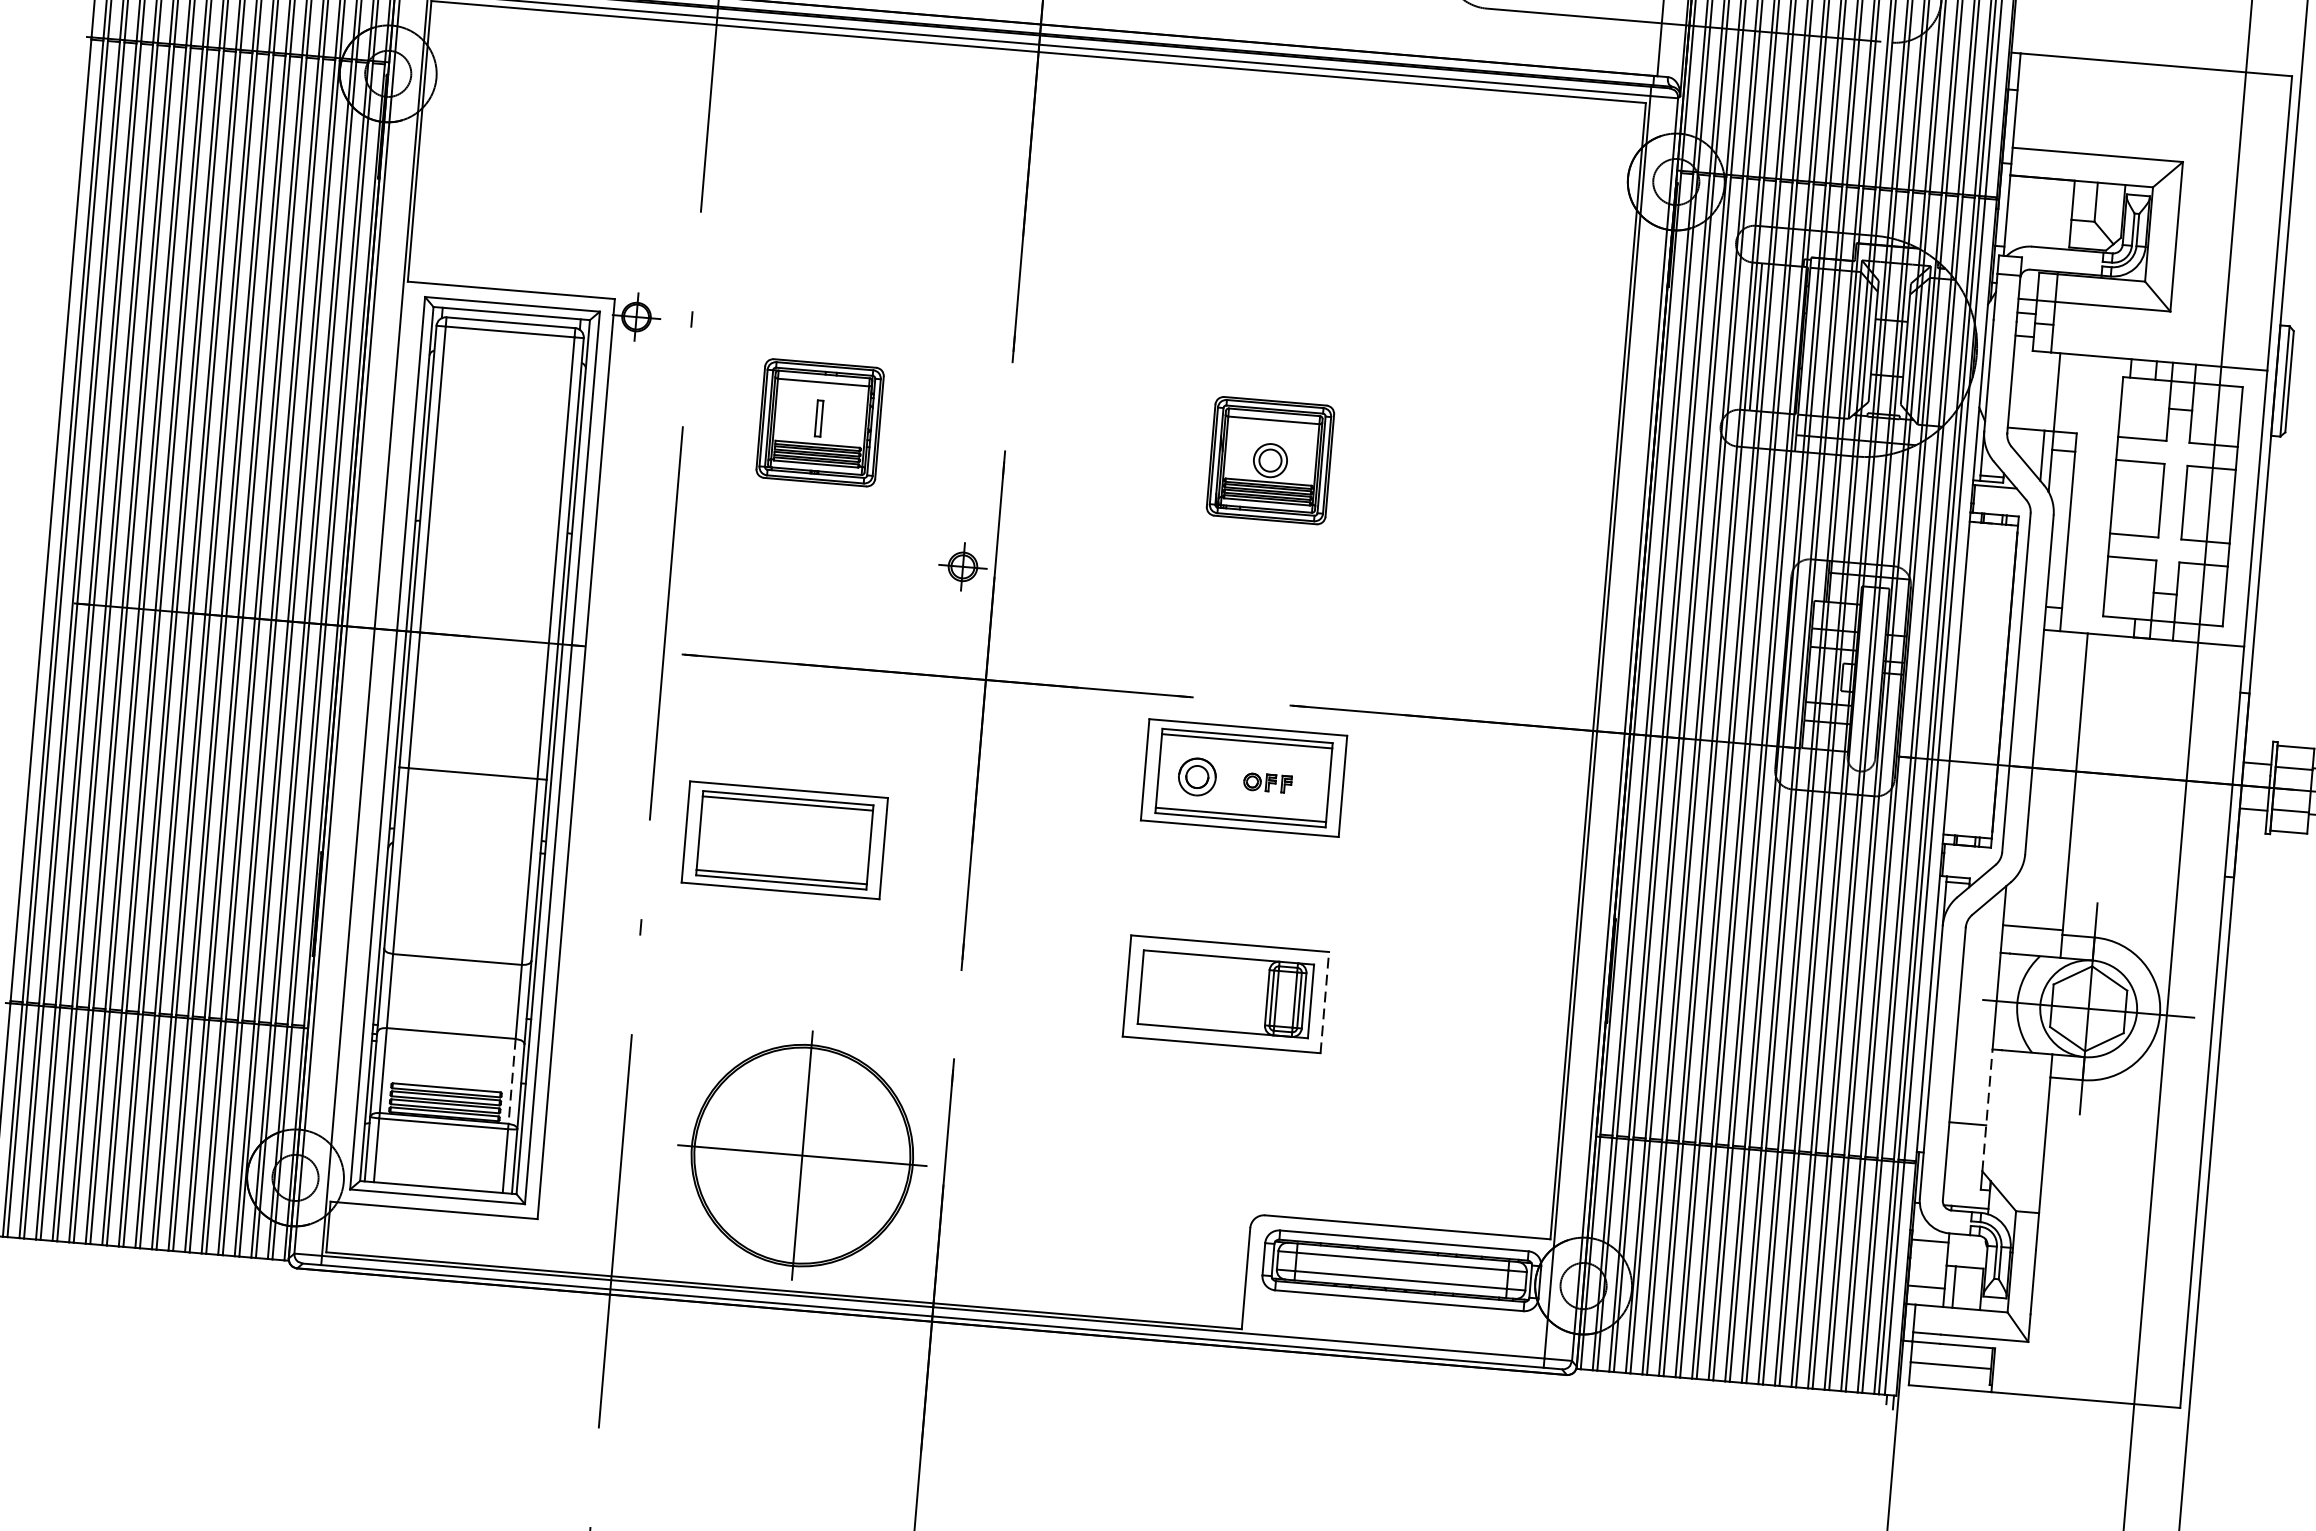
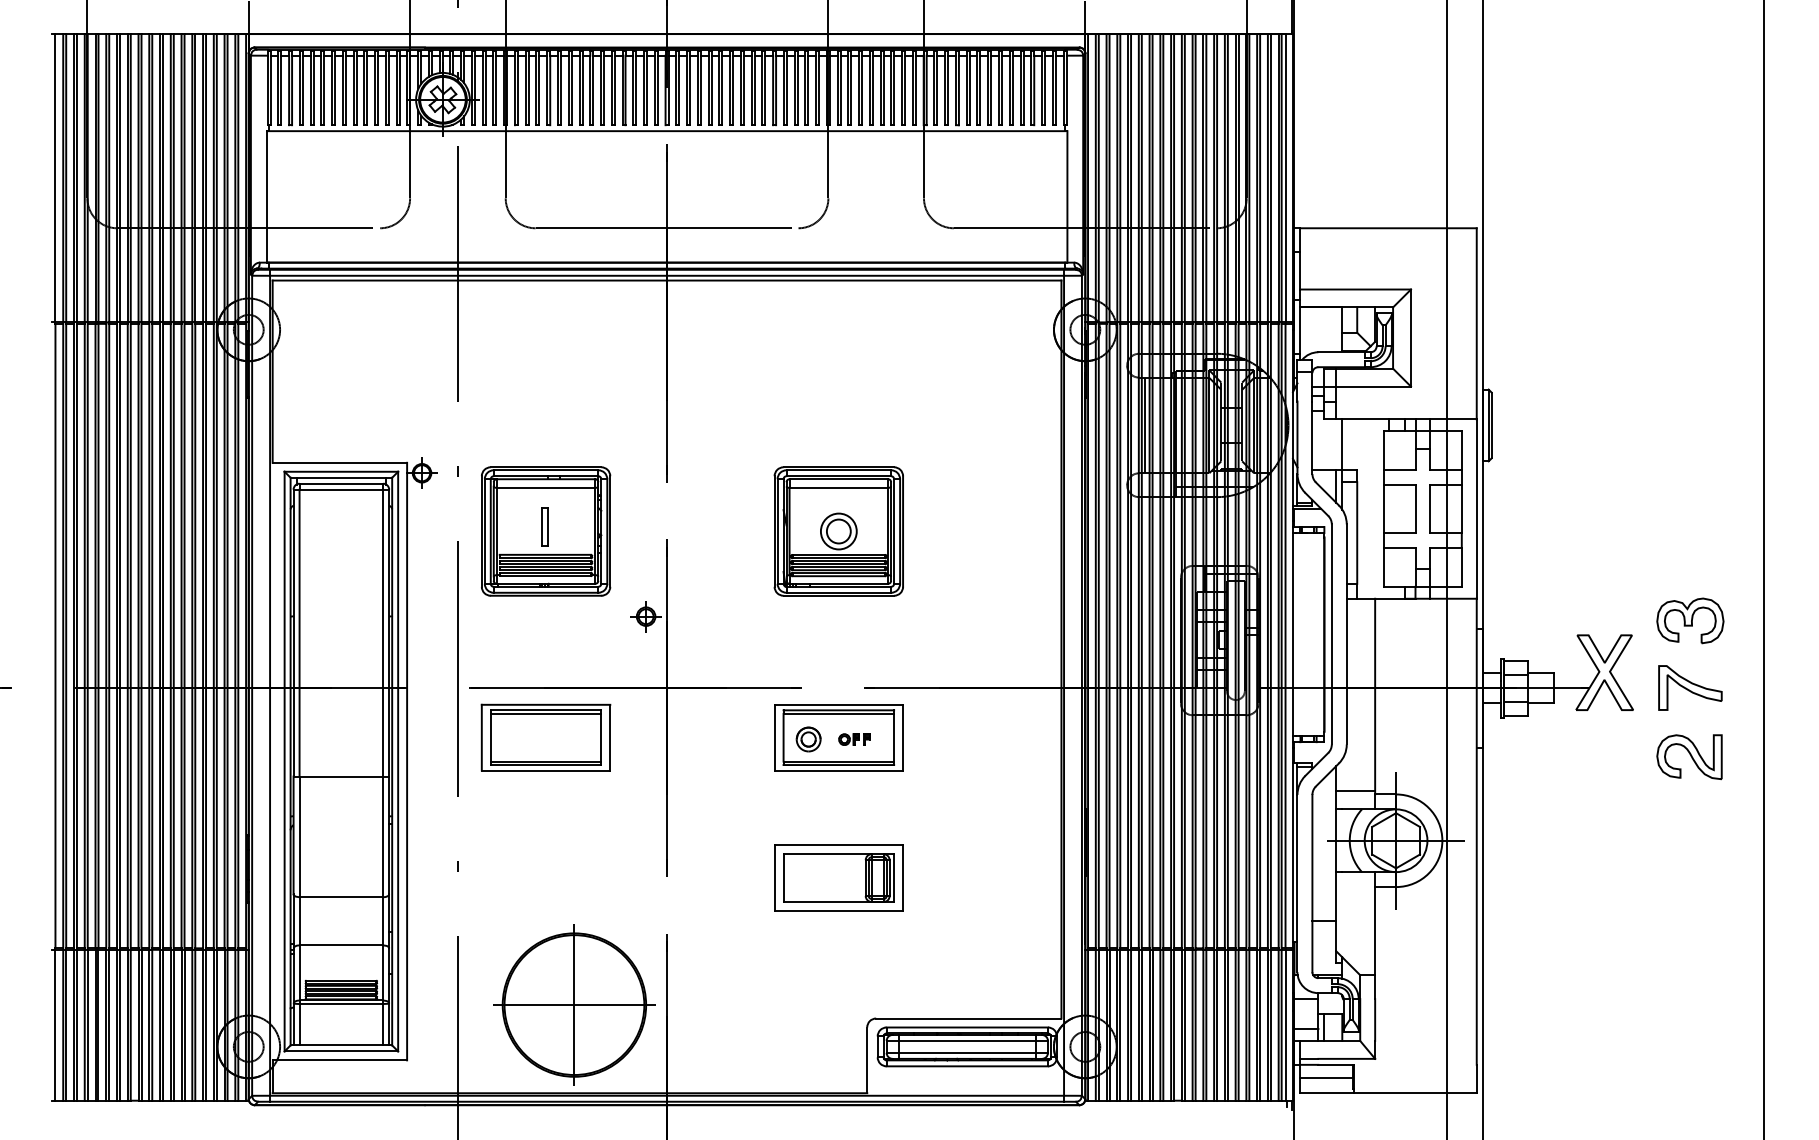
part: (820, 422) -> (546, 531), size x1.67
part: (1270, 460) -> (838, 531), size x1.67
part: (784, 839) -> (545, 737), moved
line: (1325, 1003) -> (903, 878), dashed -> solid
line: (512, 1080) -> (383, 972), dashed -> solid
line: (1987, 1110) -> (1336, 911), dashed -> solid

